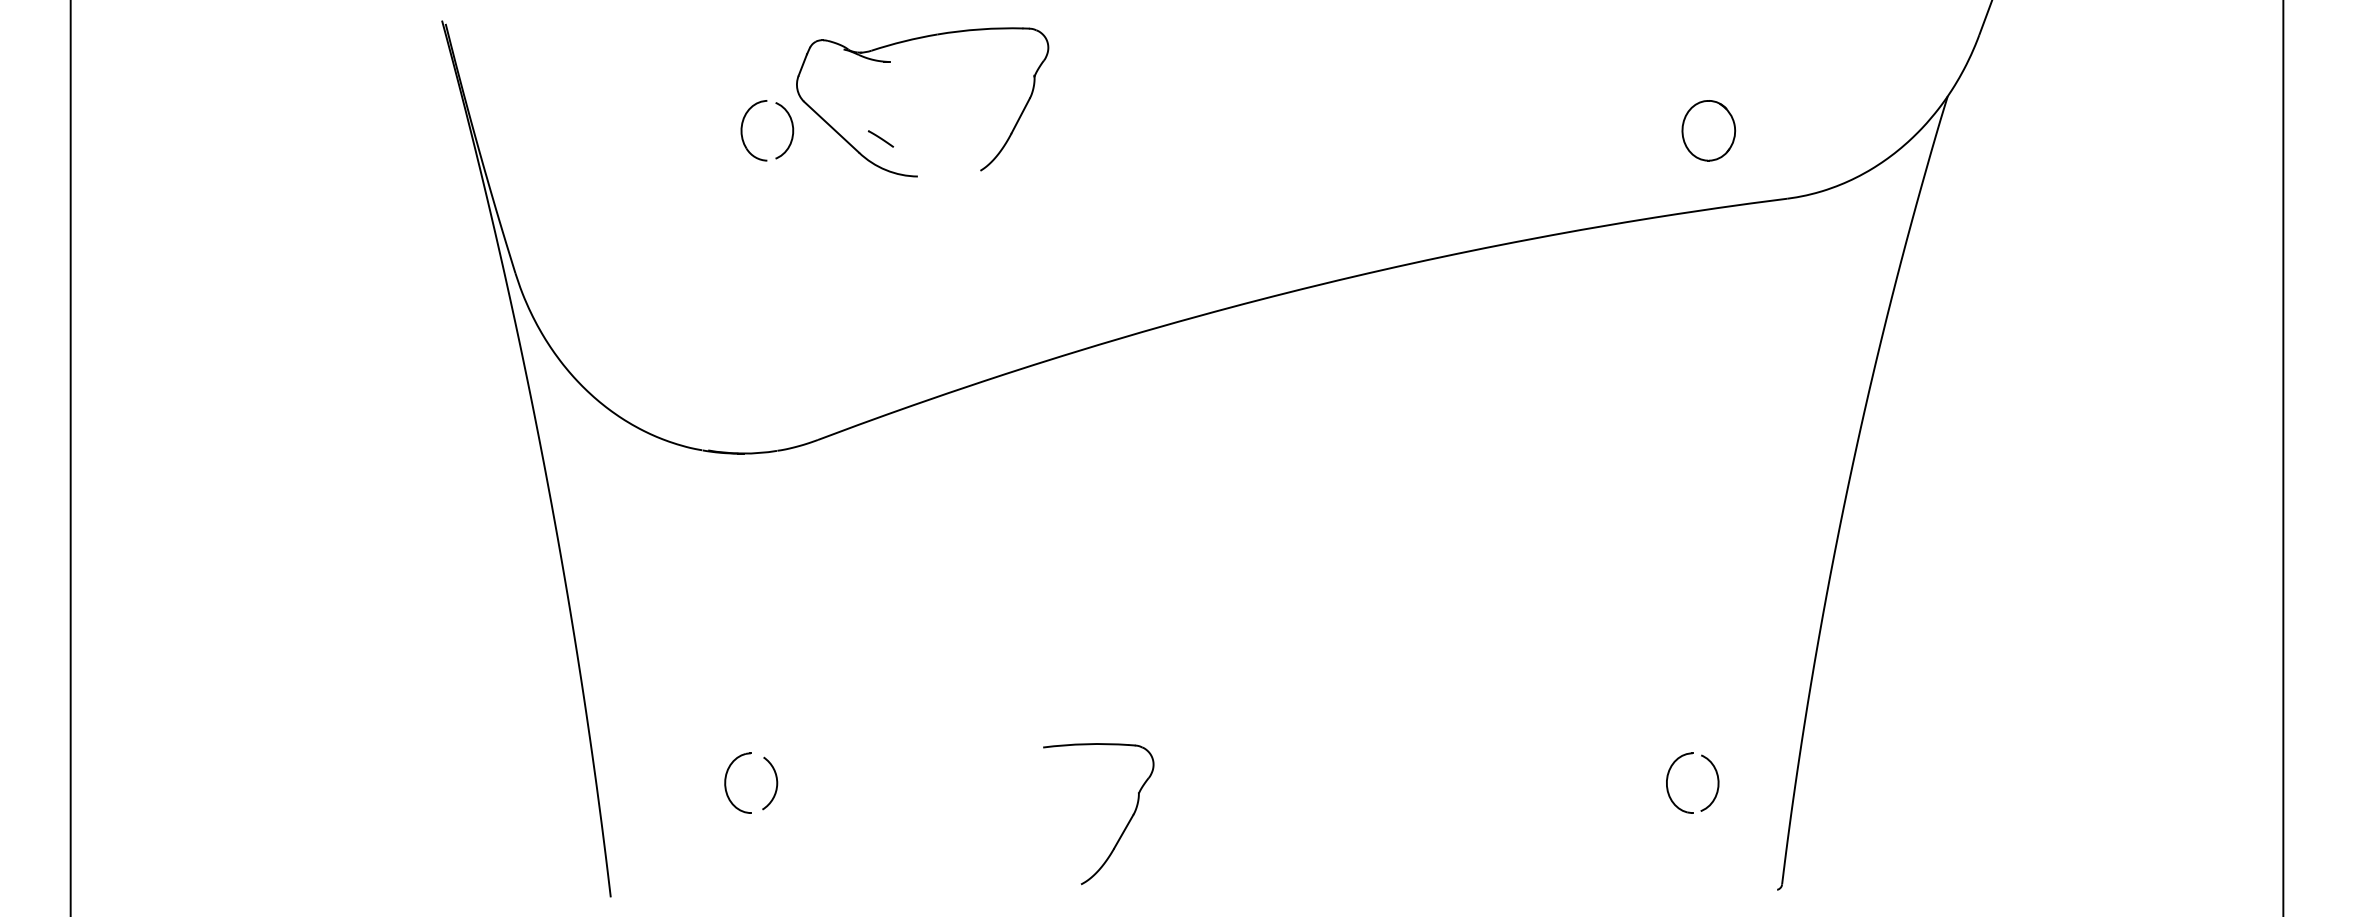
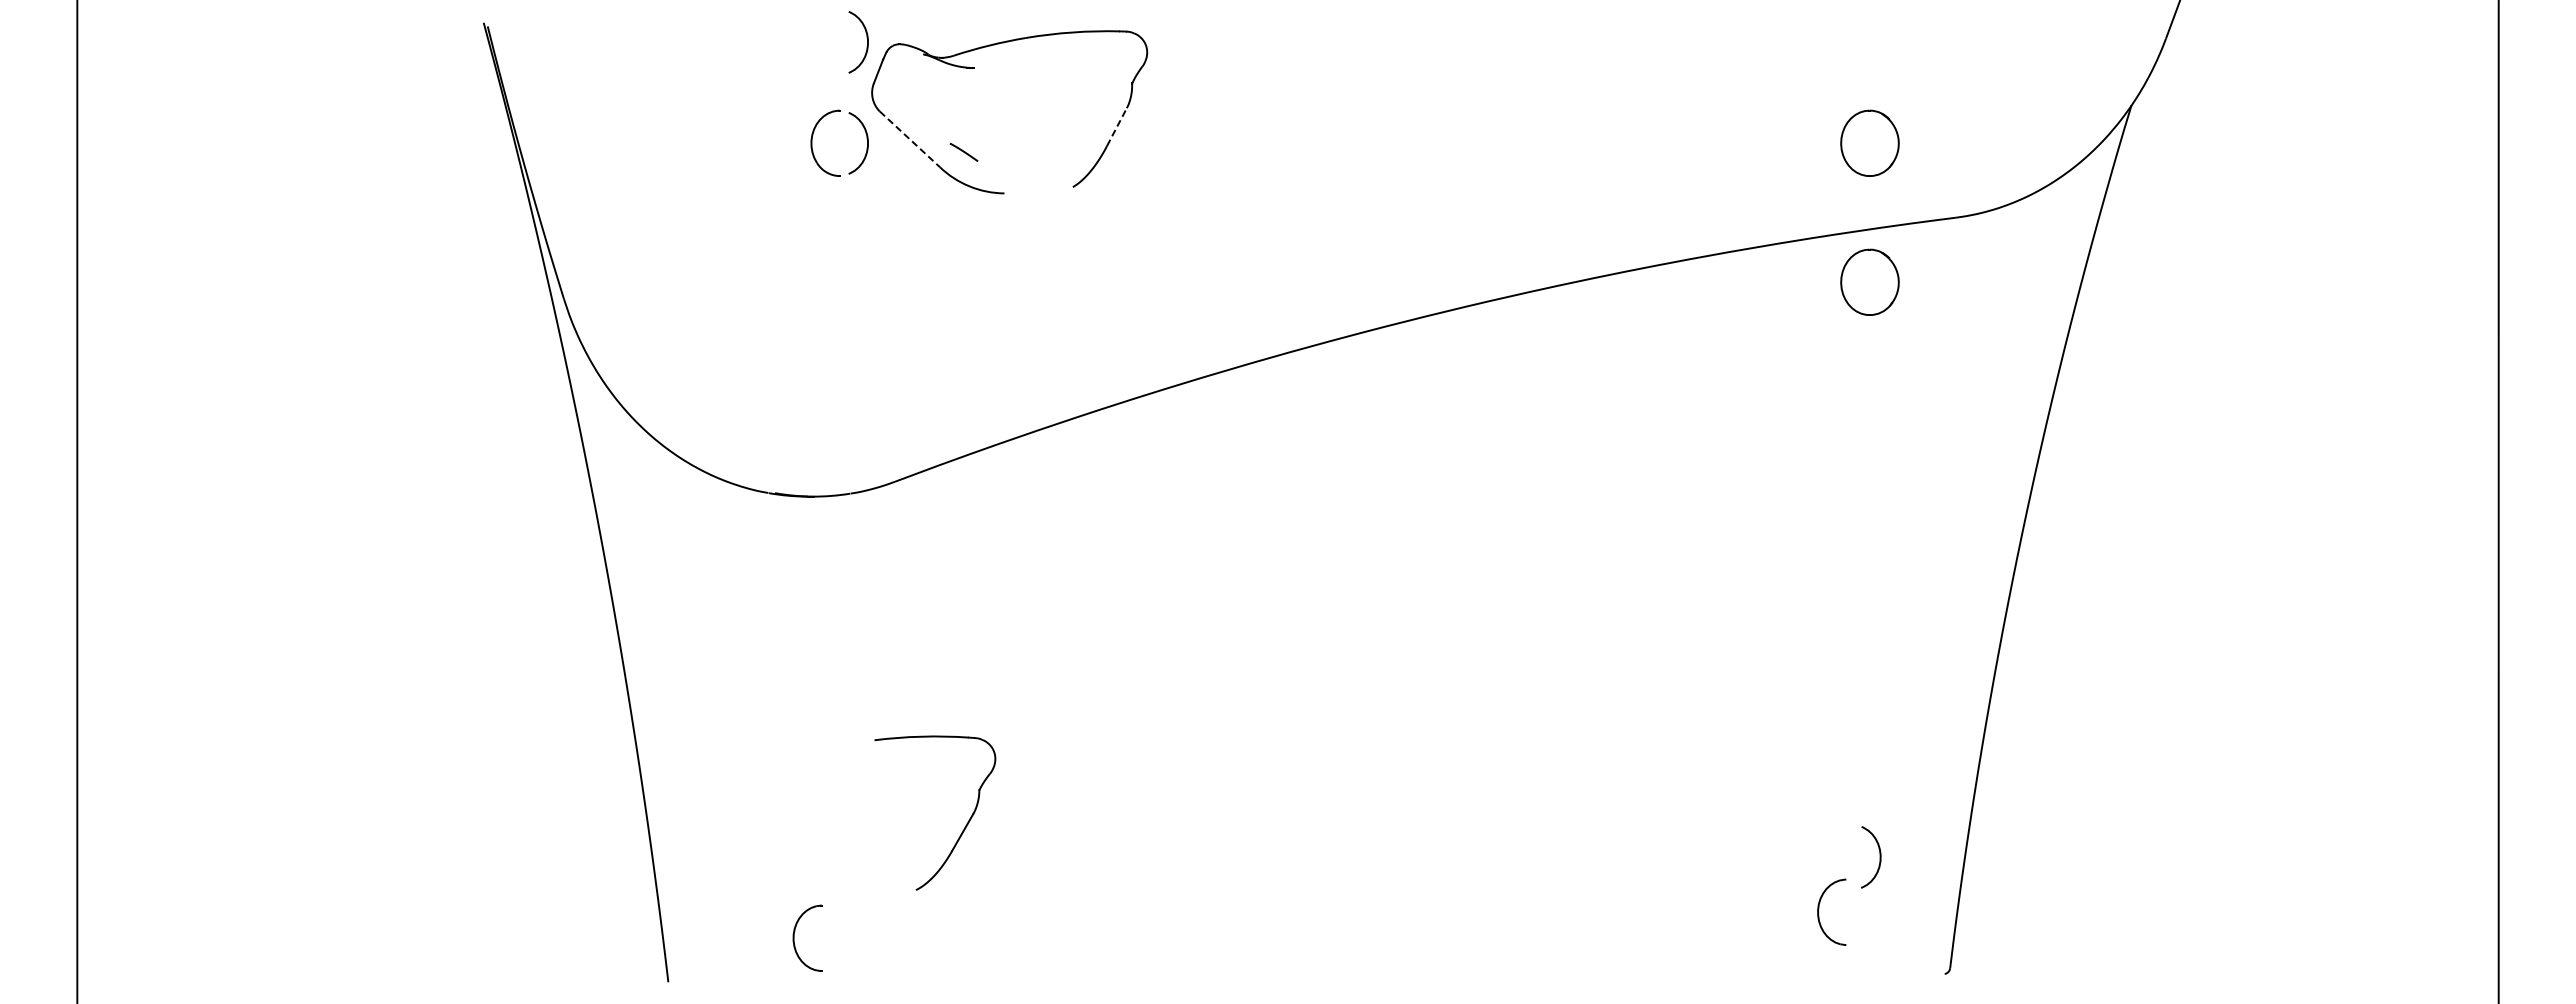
curve: (791, 34) -> (866, 38), added
line: (1021, 115) -> (1117, 126), solid -> dashed
line: (831, 127) -> (909, 139), solid -> dashed
part: (1708, 257) -> (1869, 281), added
part: (1668, 779) -> (1819, 908), moved
part: (726, 782) -> (794, 937), moved
arc: (776, 783) -> (849, 857), removed
part: (1124, 828) -> (963, 828), moved

